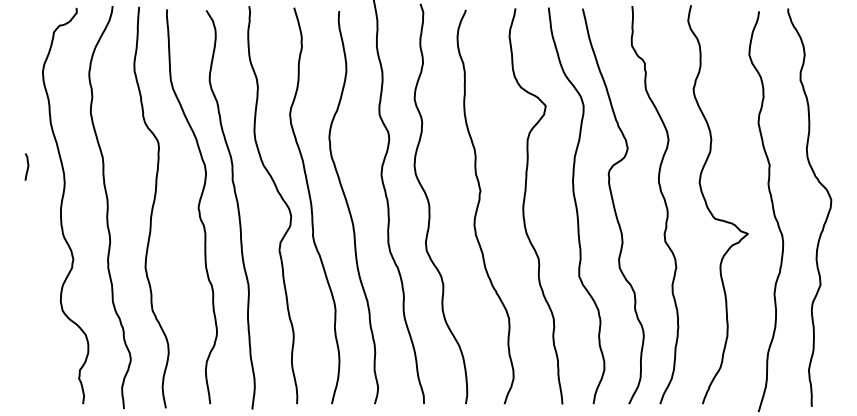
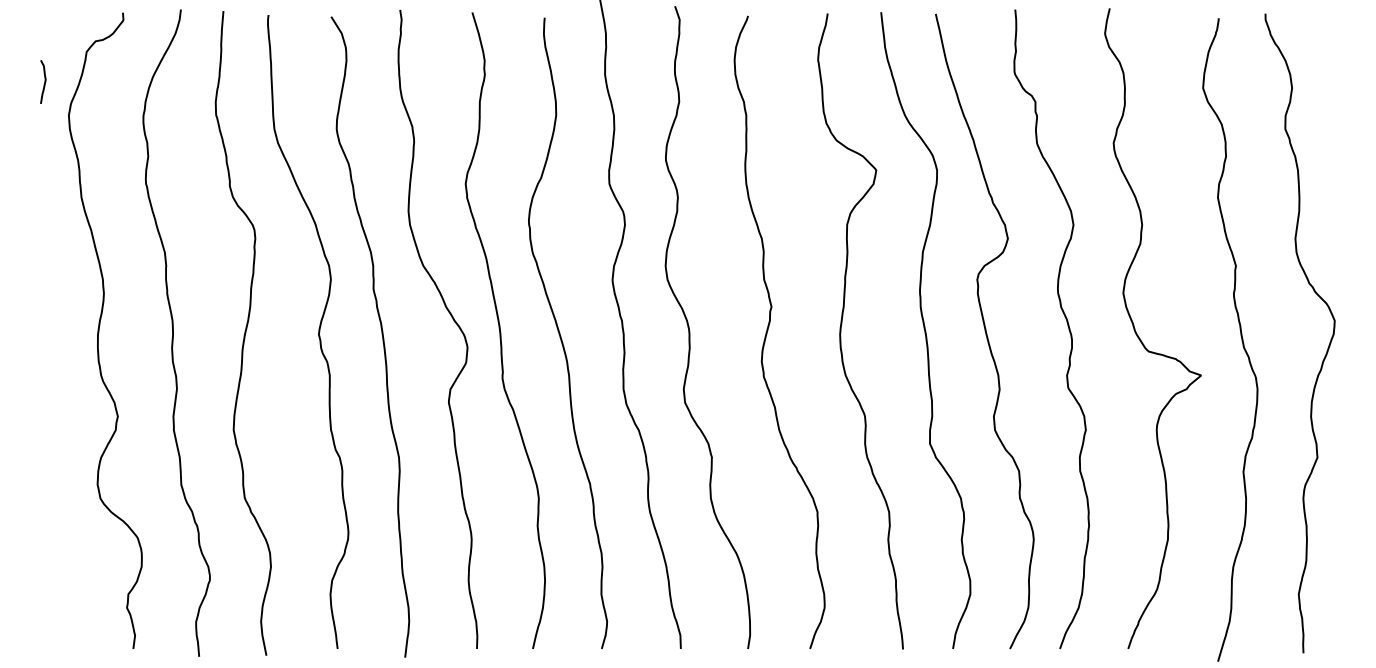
curve: (27, 166) -> (44, 81), moved

